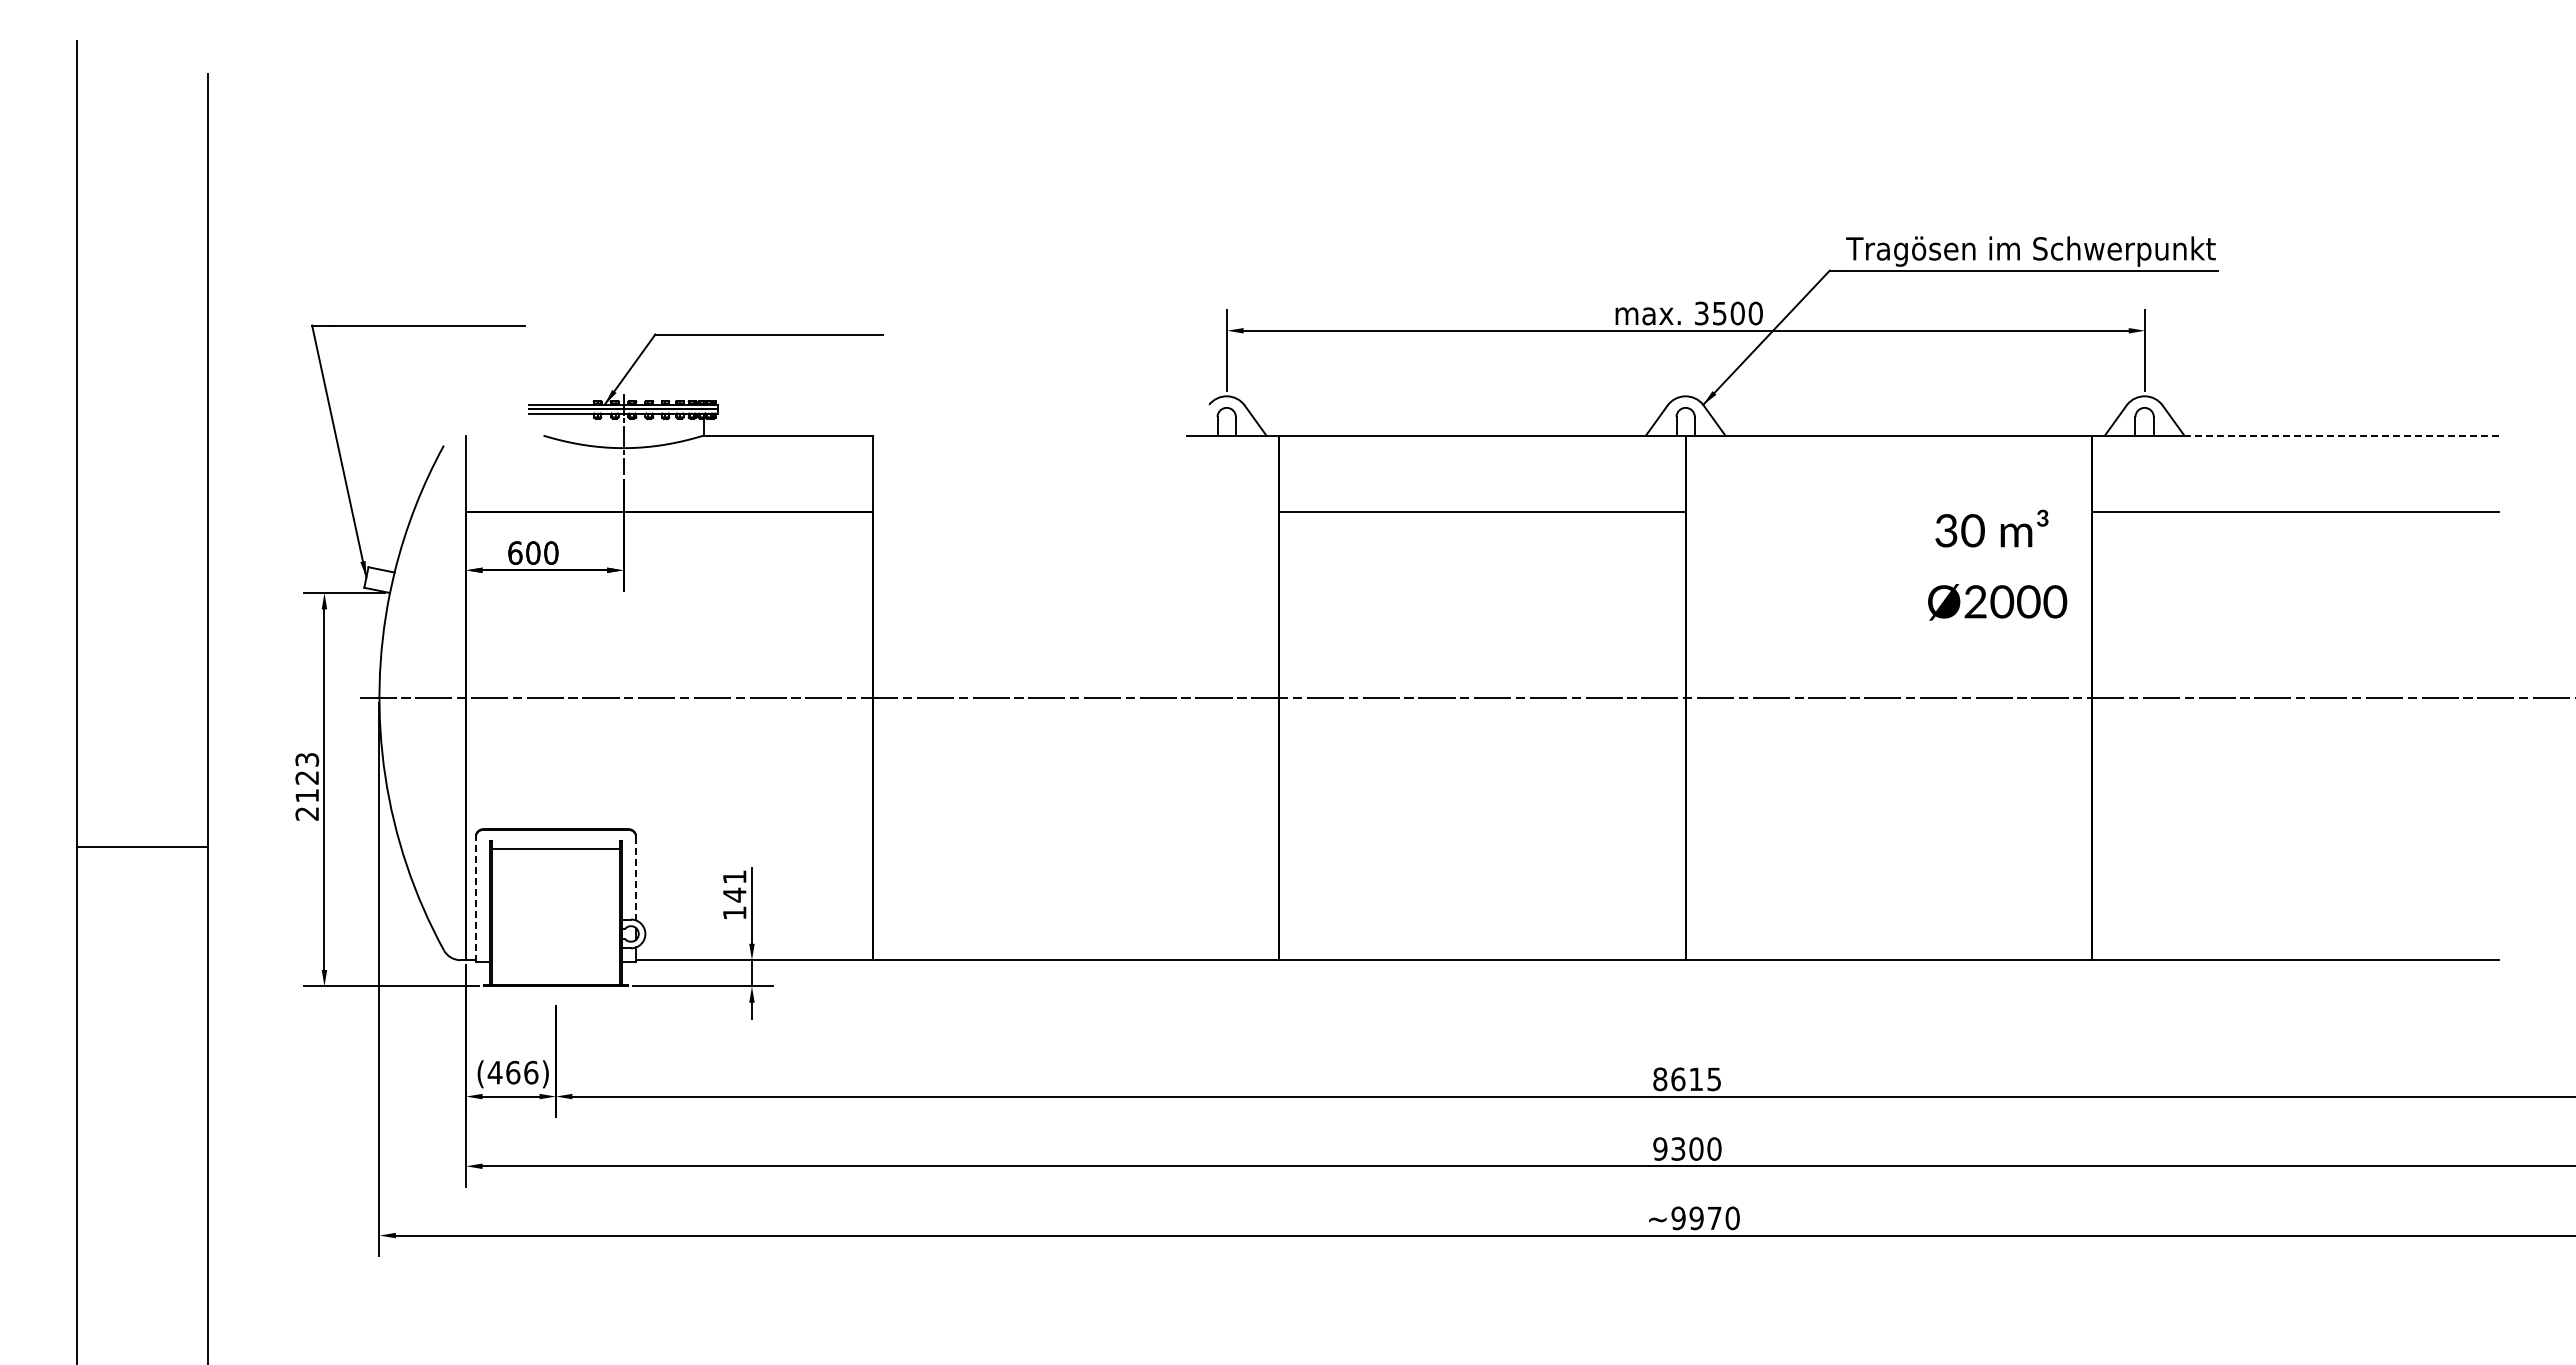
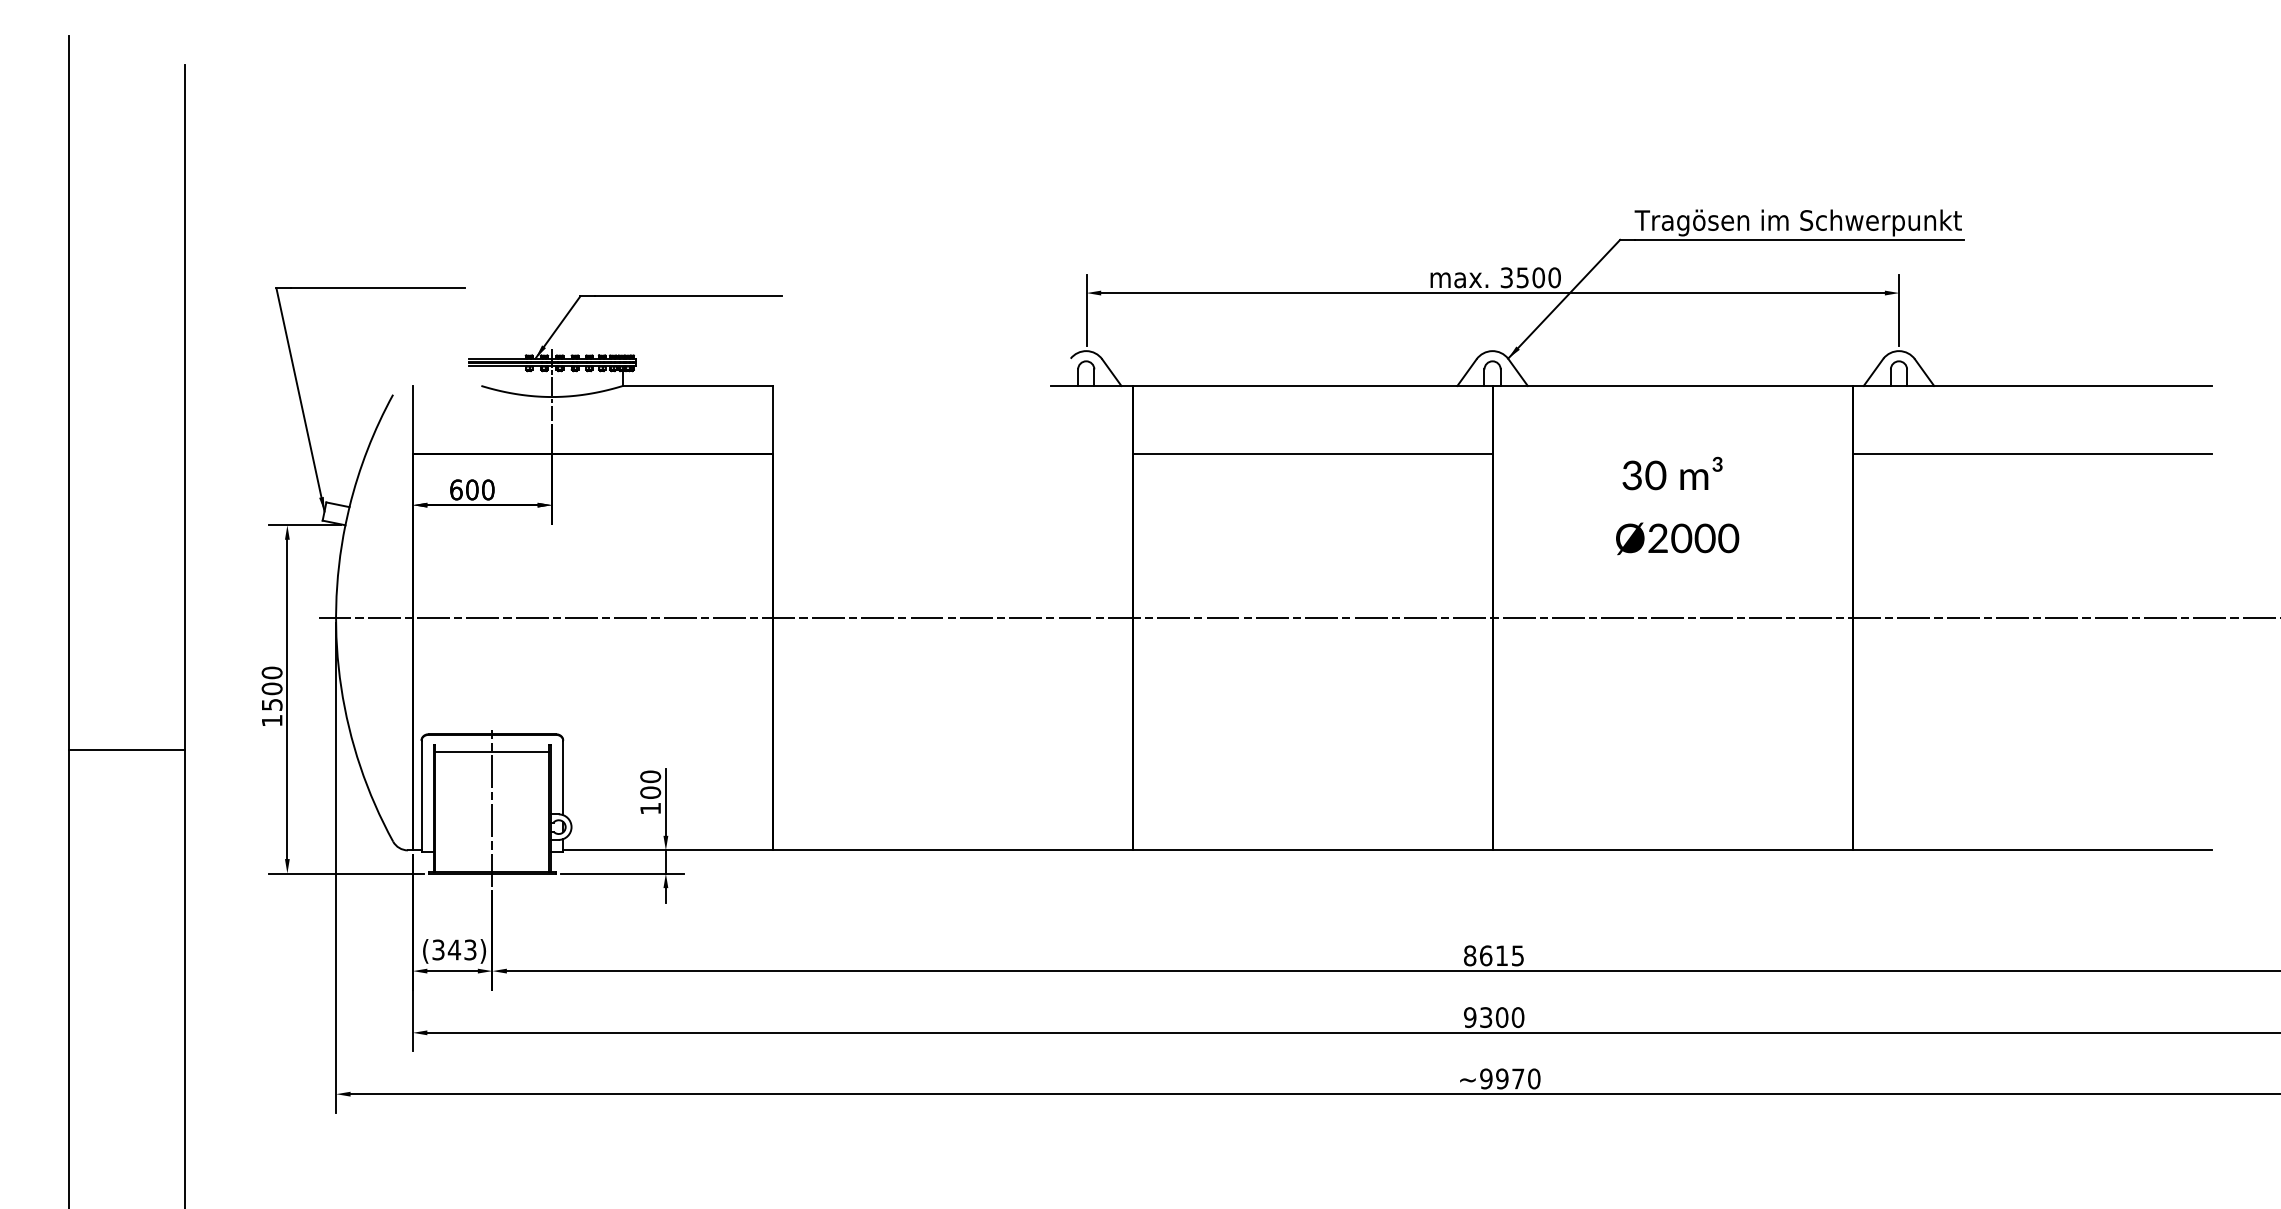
line: (2342, 435) -> (2074, 385), dashed -> solid
text: (1997, 564) -> (1677, 505), moved
text: (307, 786) -> (272, 696), 2123 -> 1500
line: (635, 878) -> (562, 778), dashed -> solid
text: (734, 886) -> (650, 785), 141 -> 100
line: (476, 899) -> (421, 796), dashed -> solid
line: (555, 912) -> (491, 808), added
text: (512, 1072) -> (453, 949), (466) -> (343)

